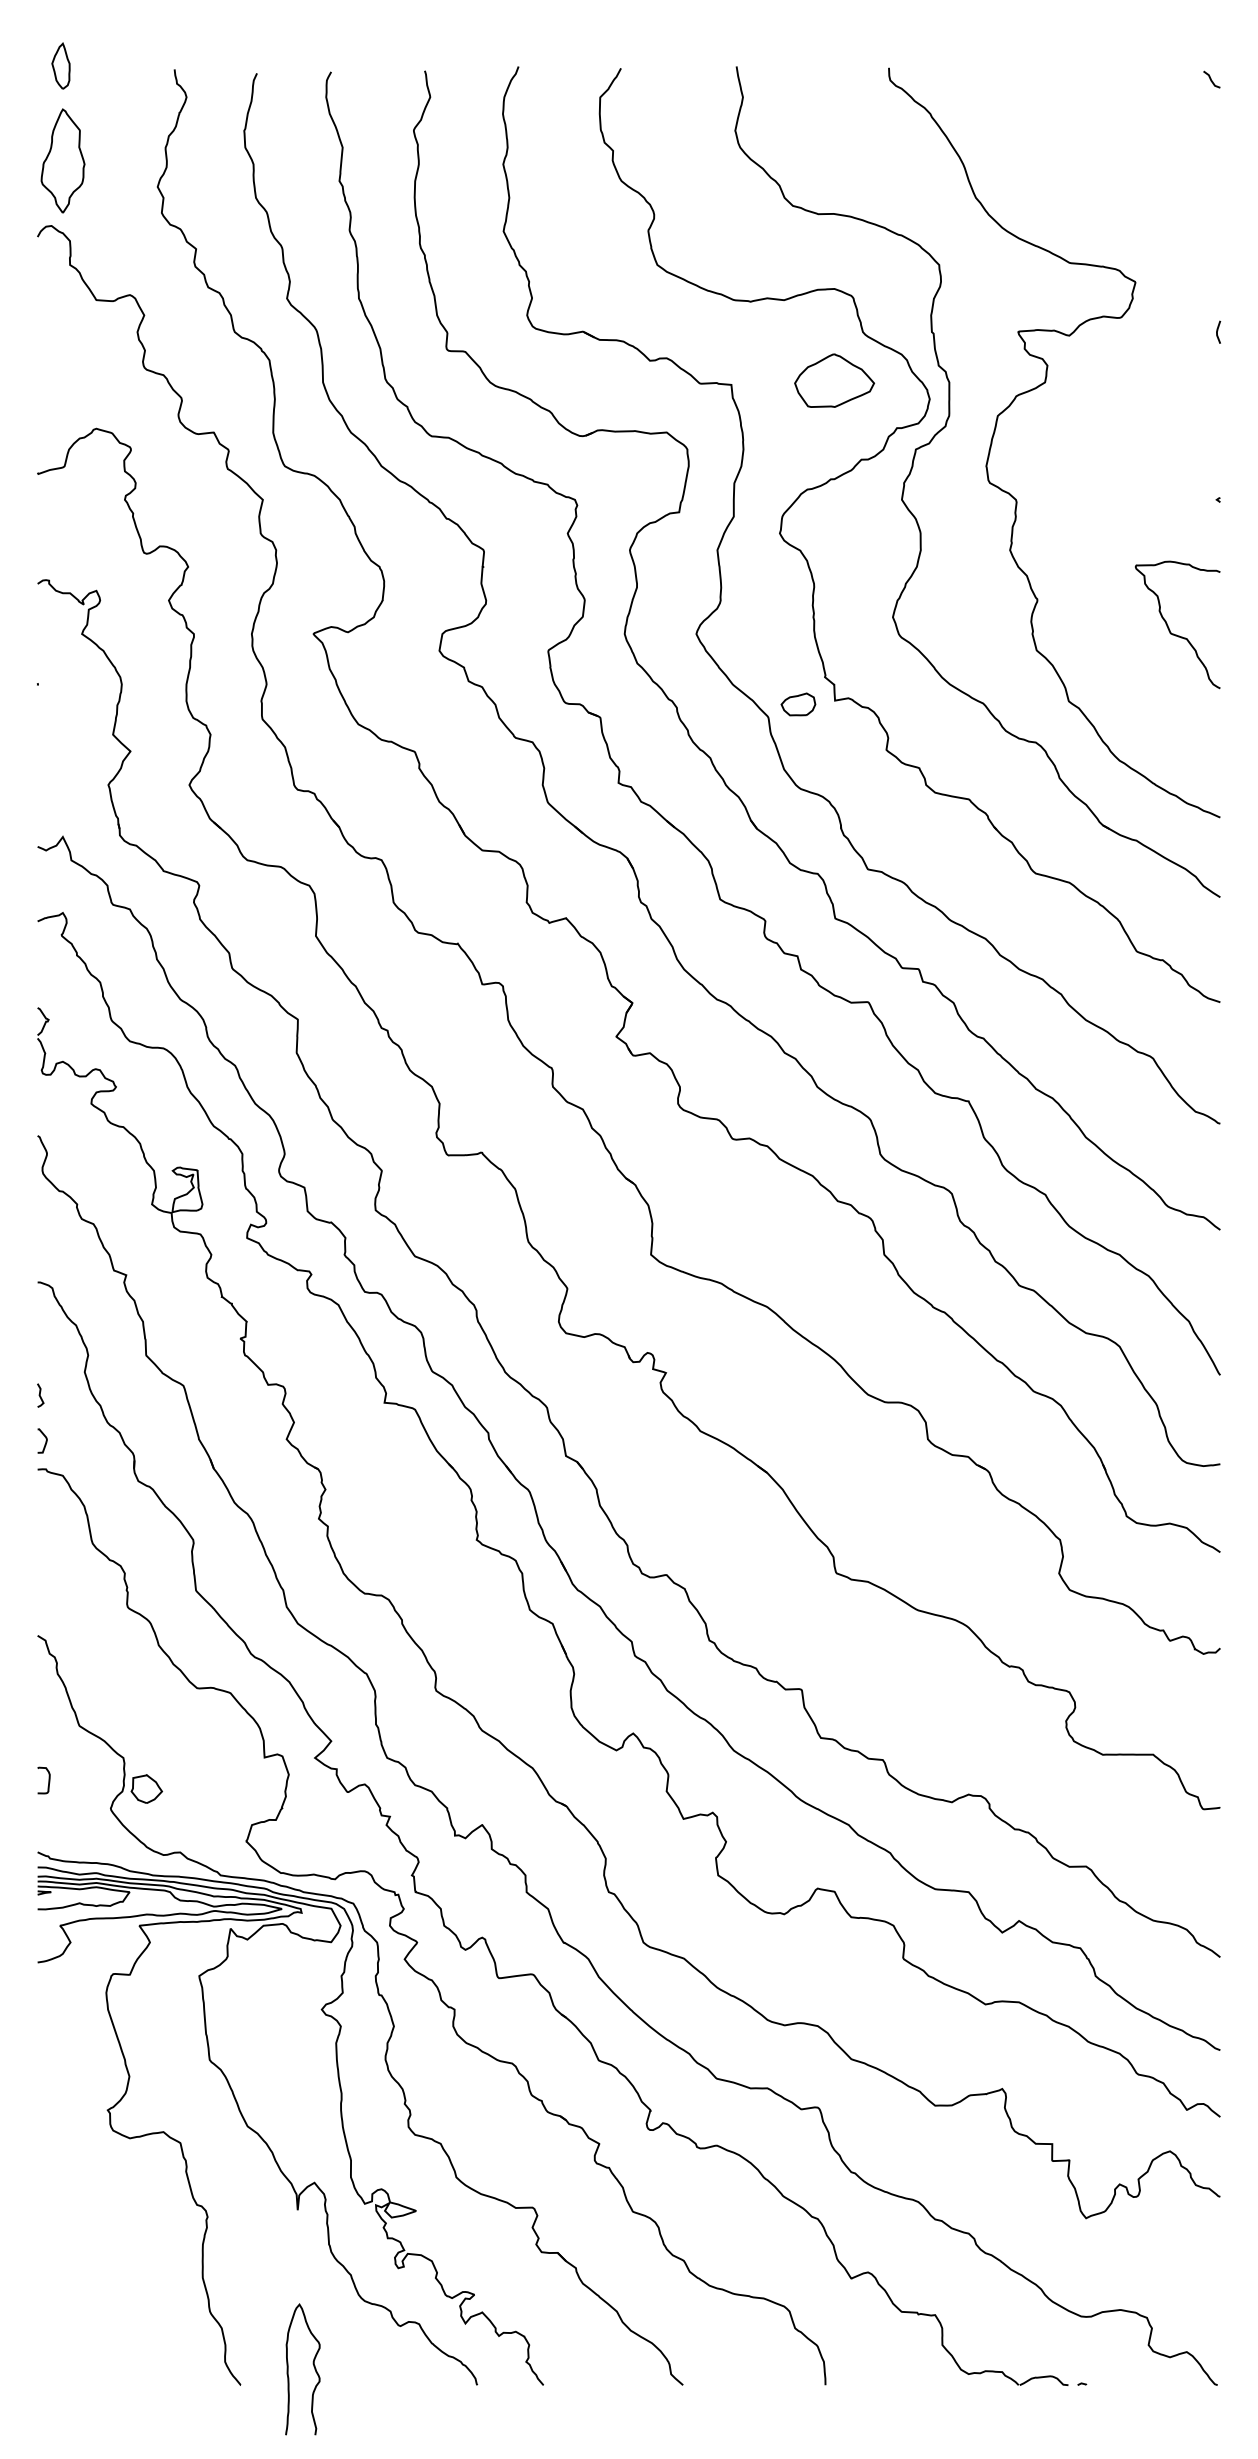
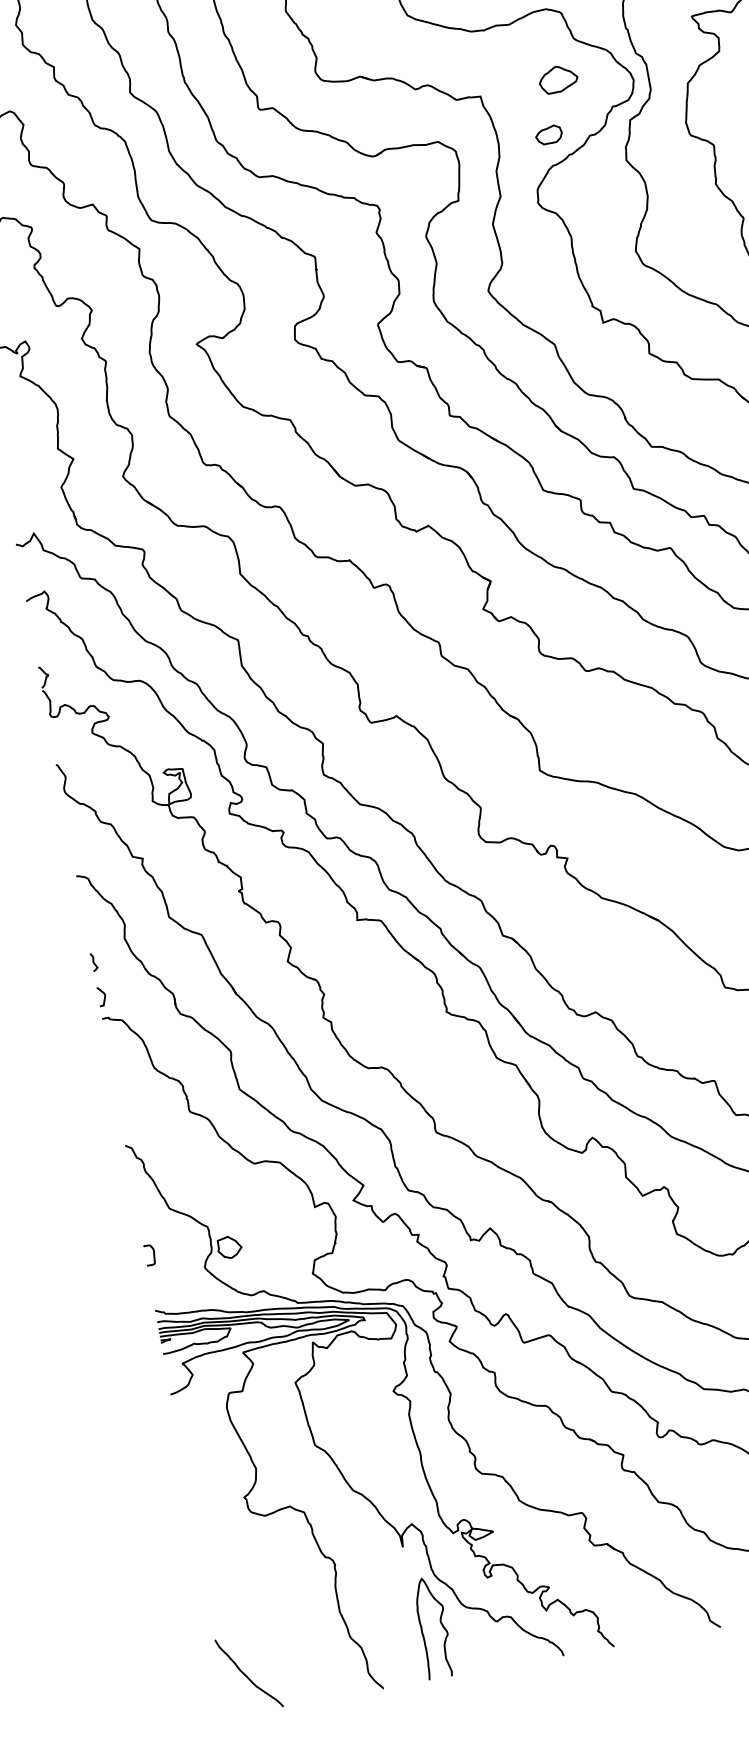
part: (833, 380) -> (557, 79), size x0.62
part: (798, 704) -> (549, 135), moved
curve: (70, 2337) -> (247, 1675), added
curve: (313, 2366) -> (441, 1624), moved

